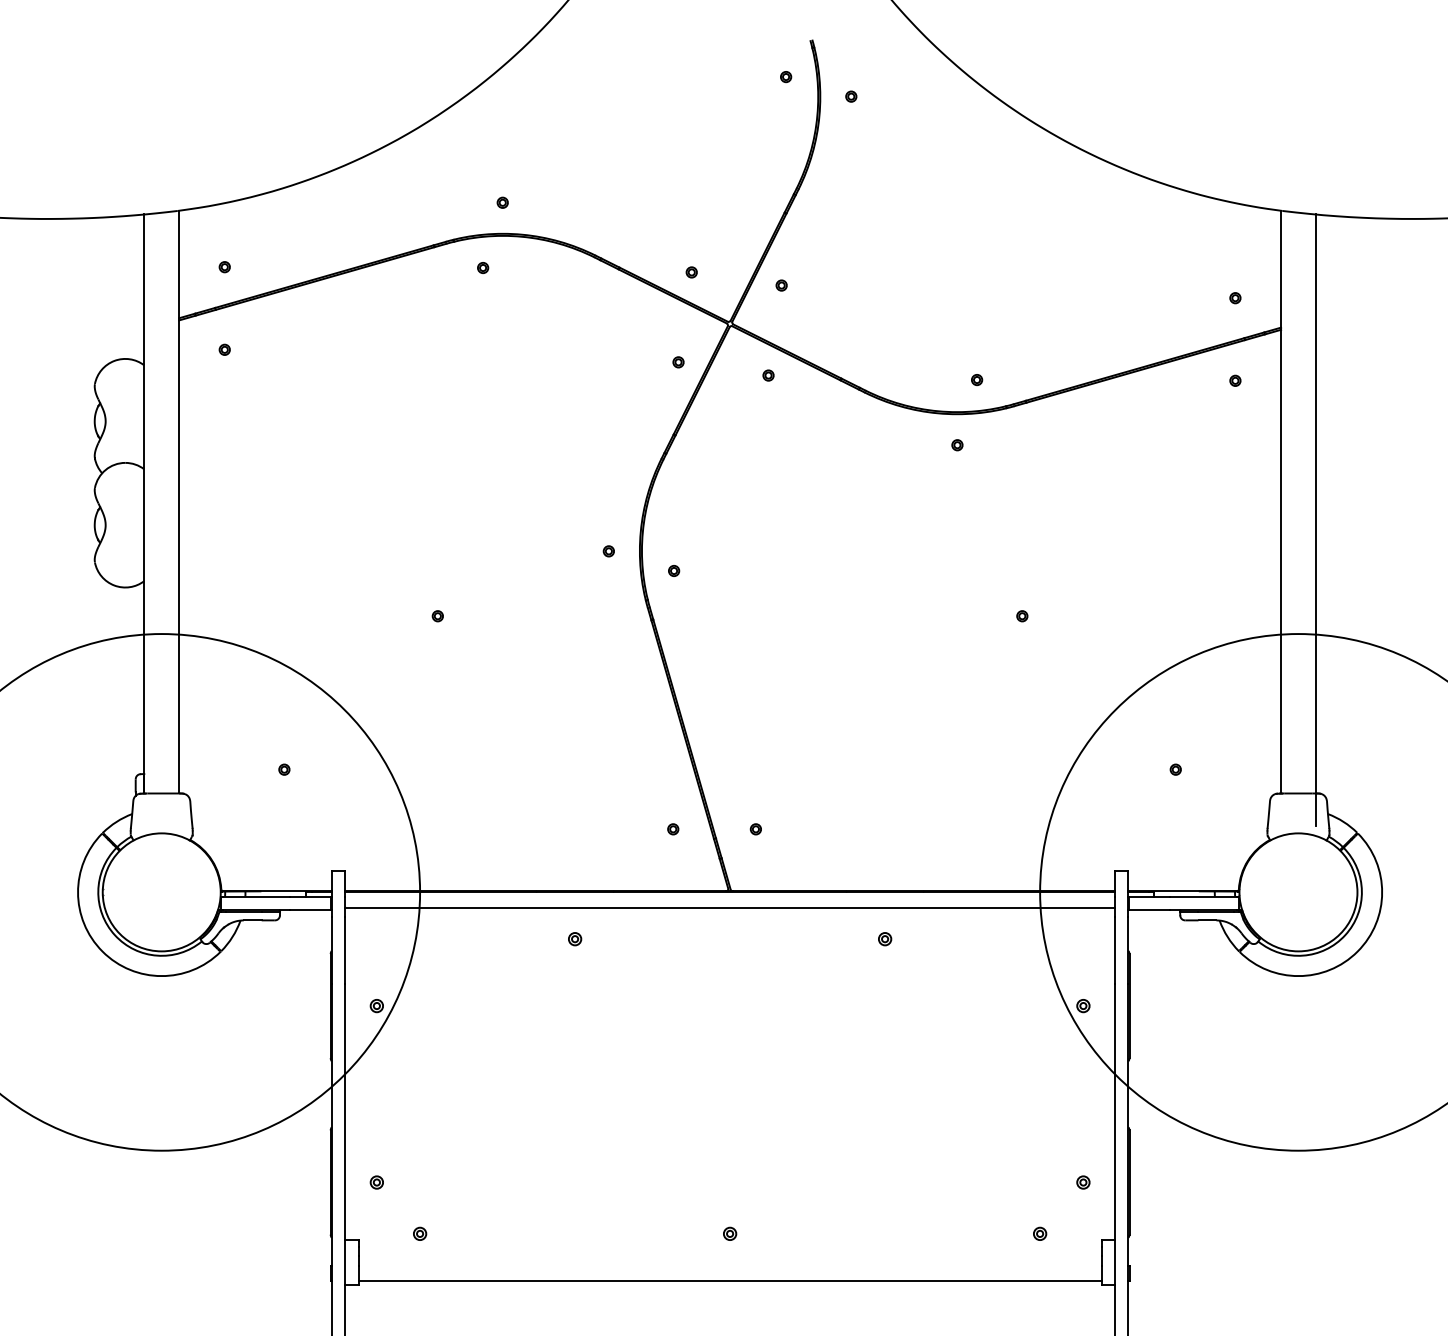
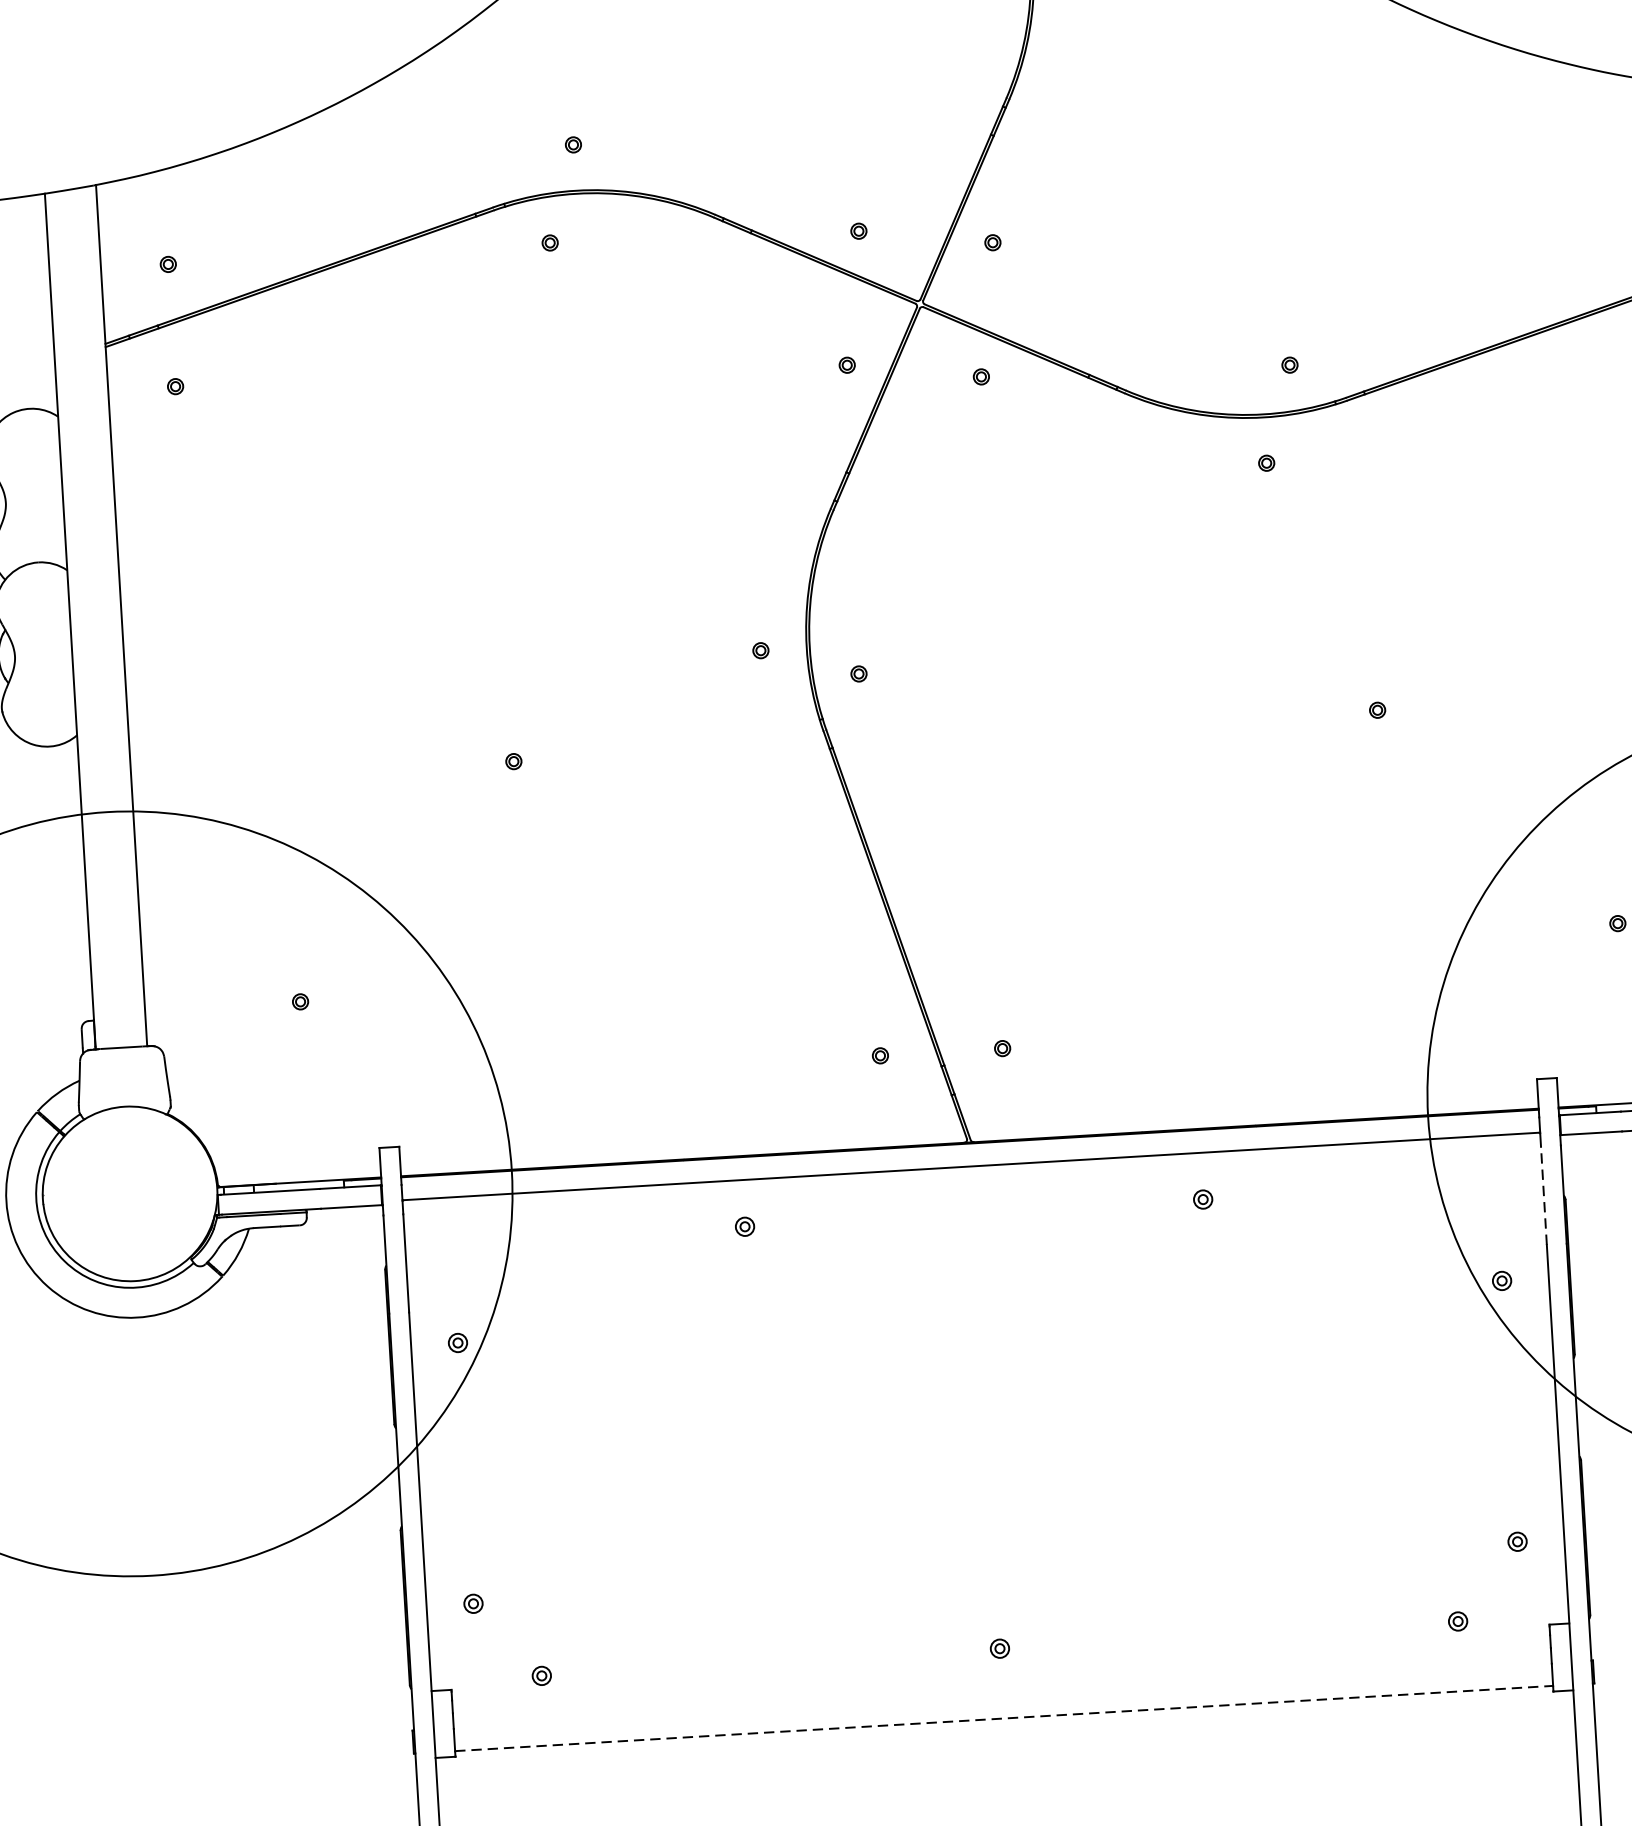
line: (1115, 949) -> (1544, 1194), solid -> dashed
line: (730, 1281) -> (1004, 1719), solid -> dashed

